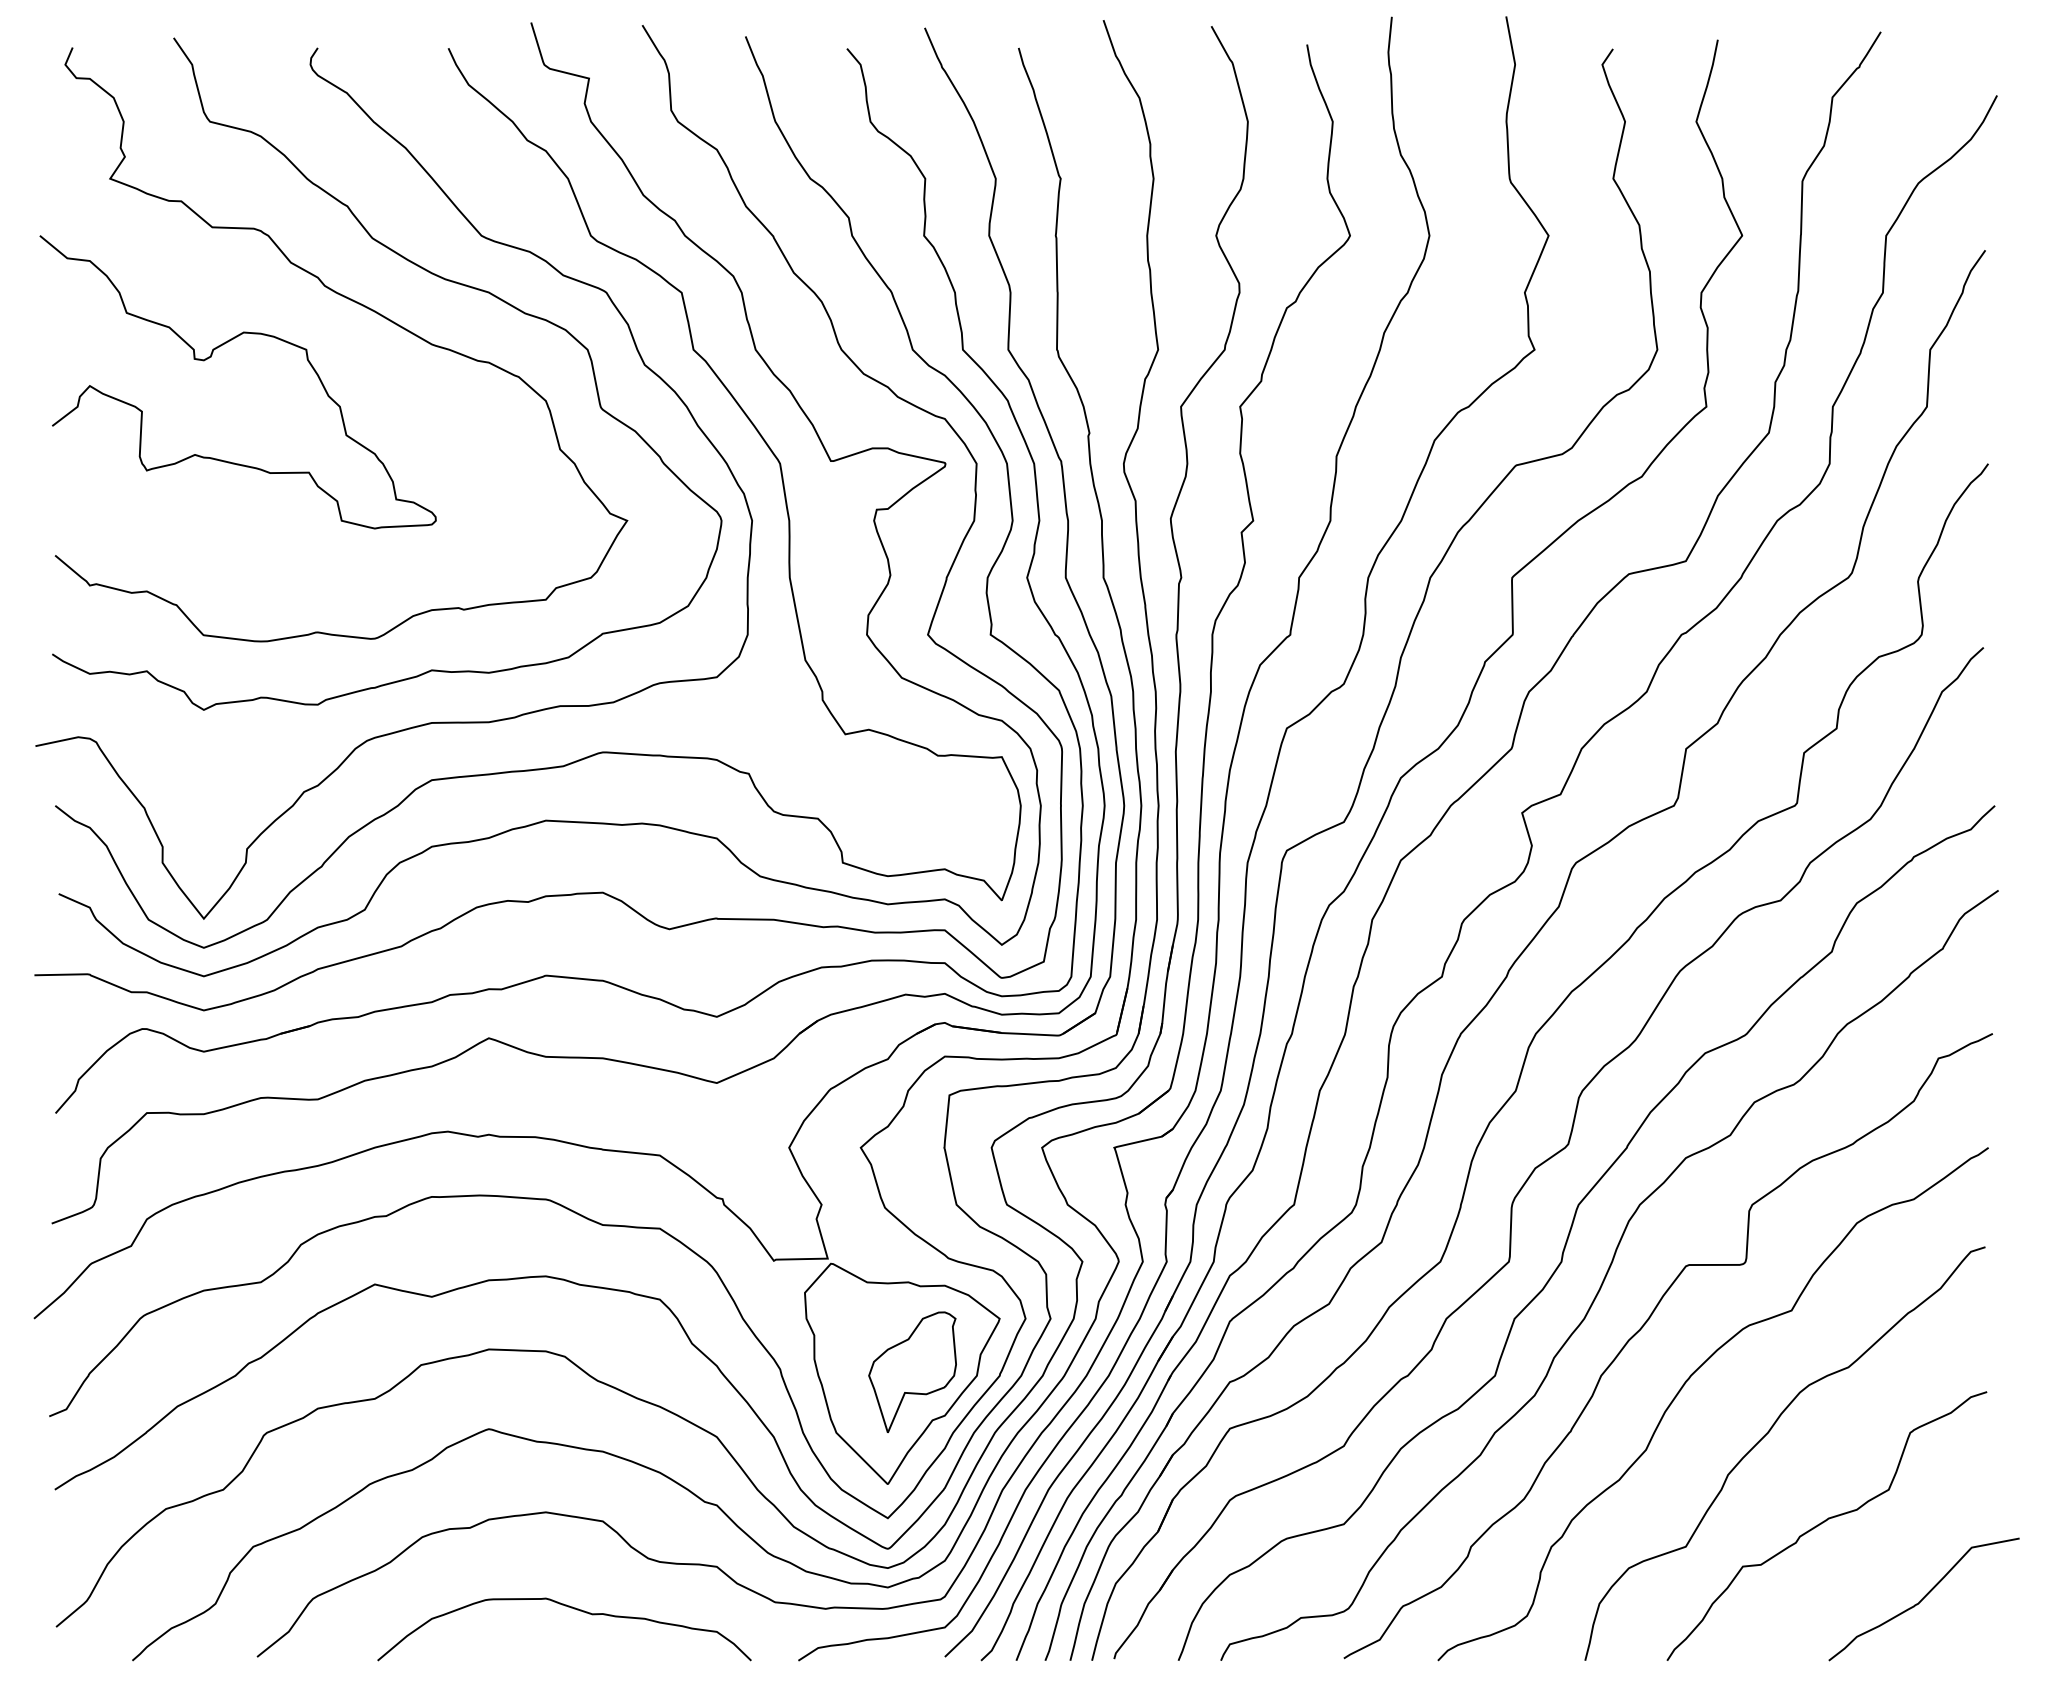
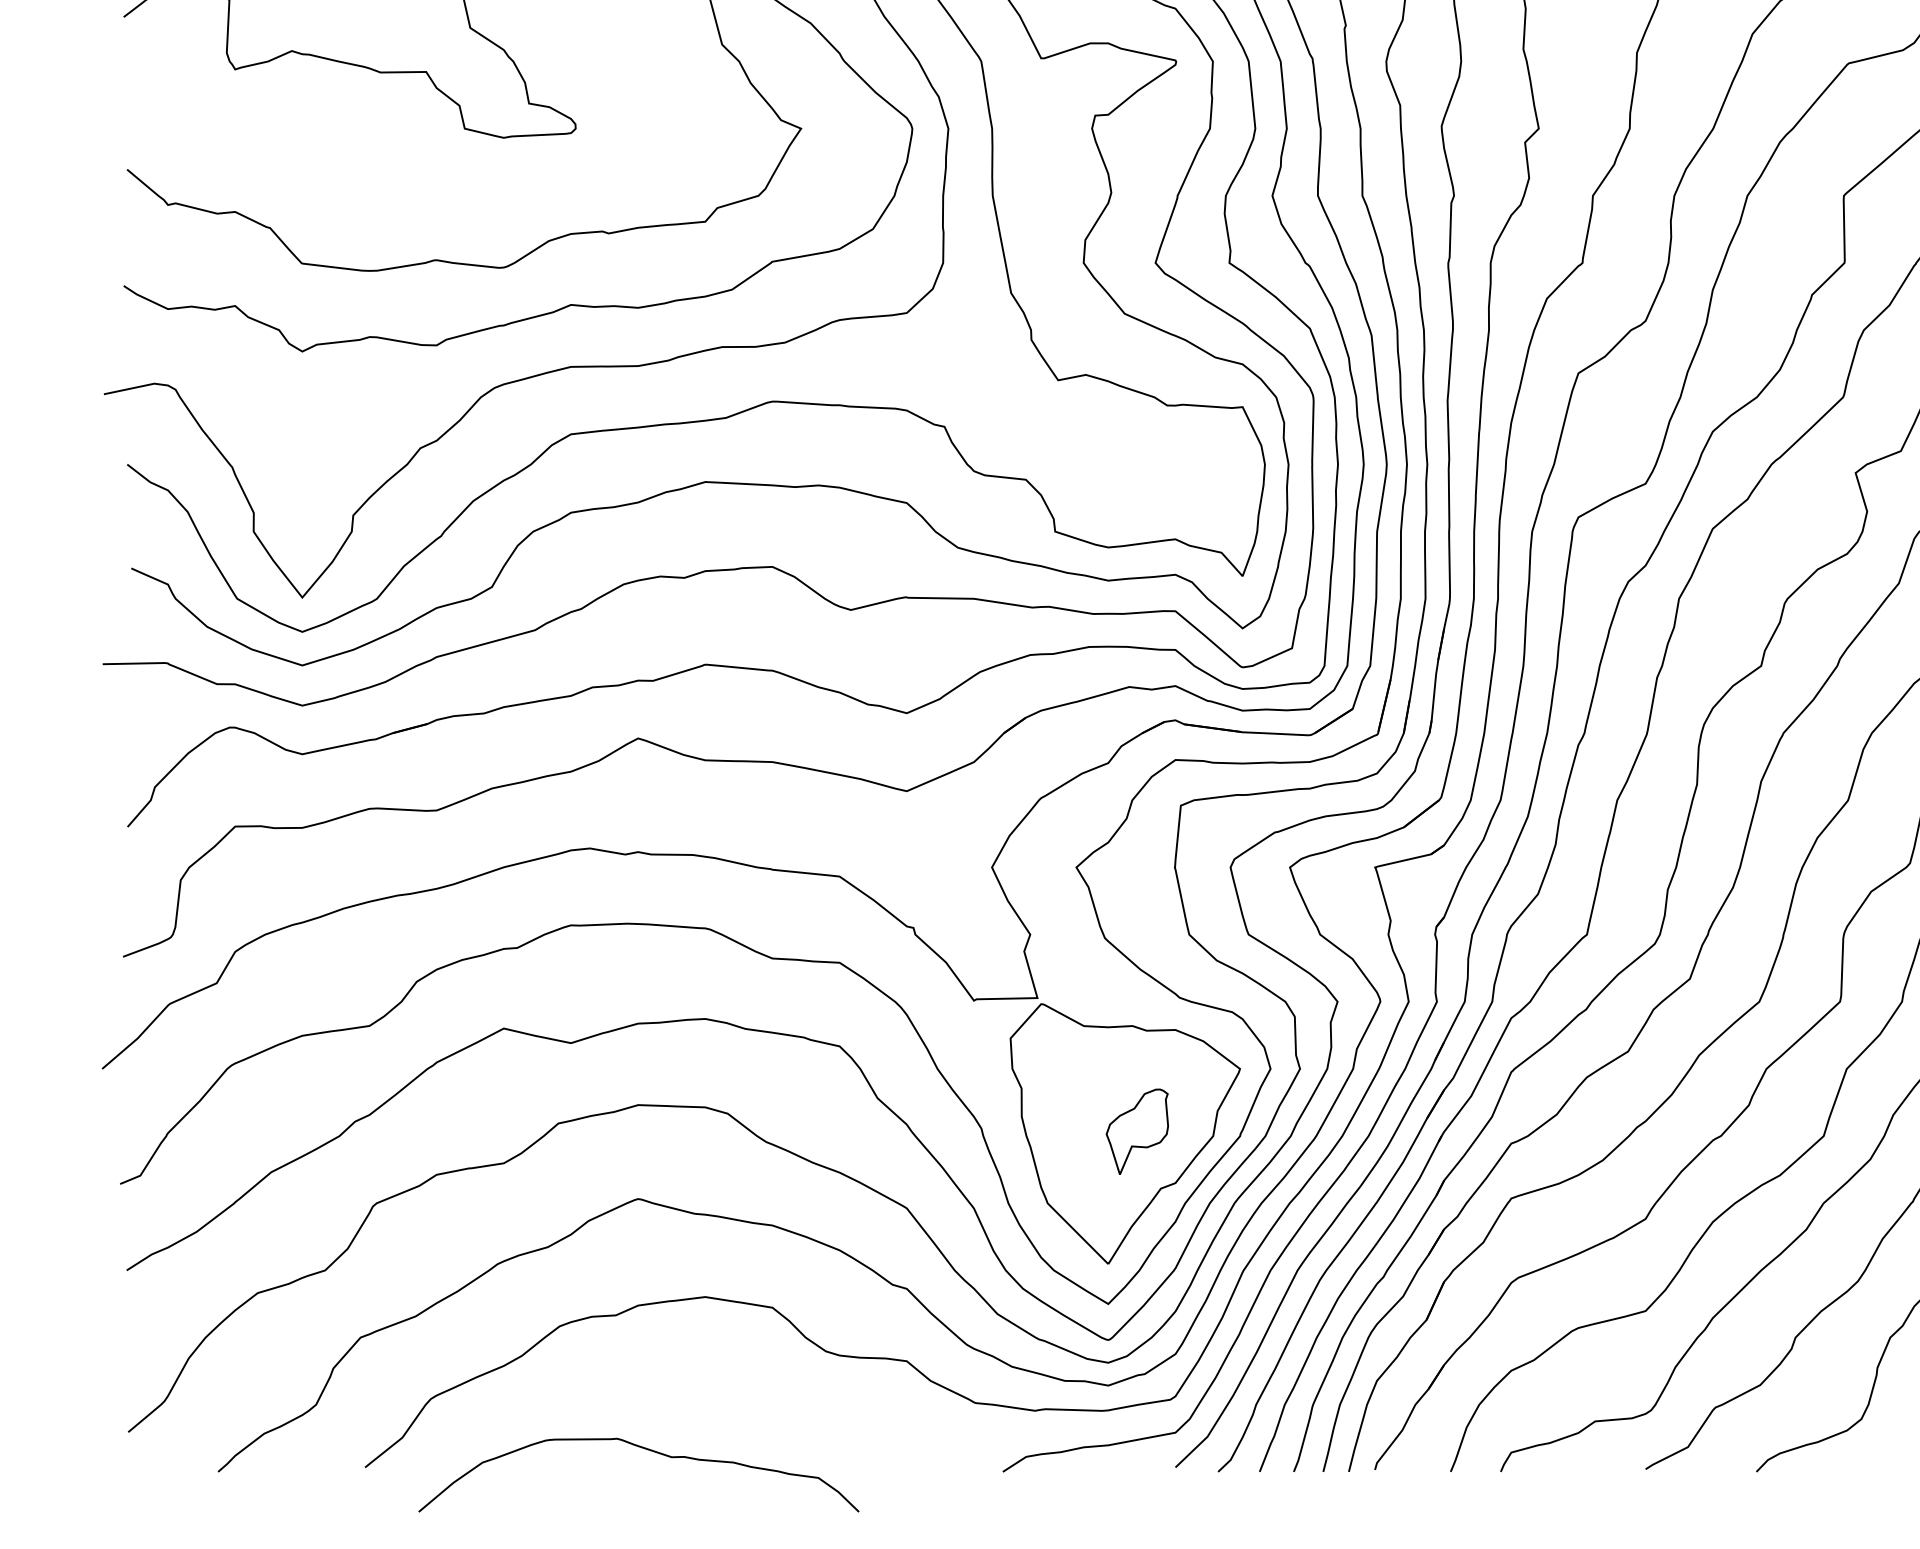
part: (912, 1371) -> (1137, 1131), size x0.6
curve: (571, 1608) -> (647, 1450), moved

